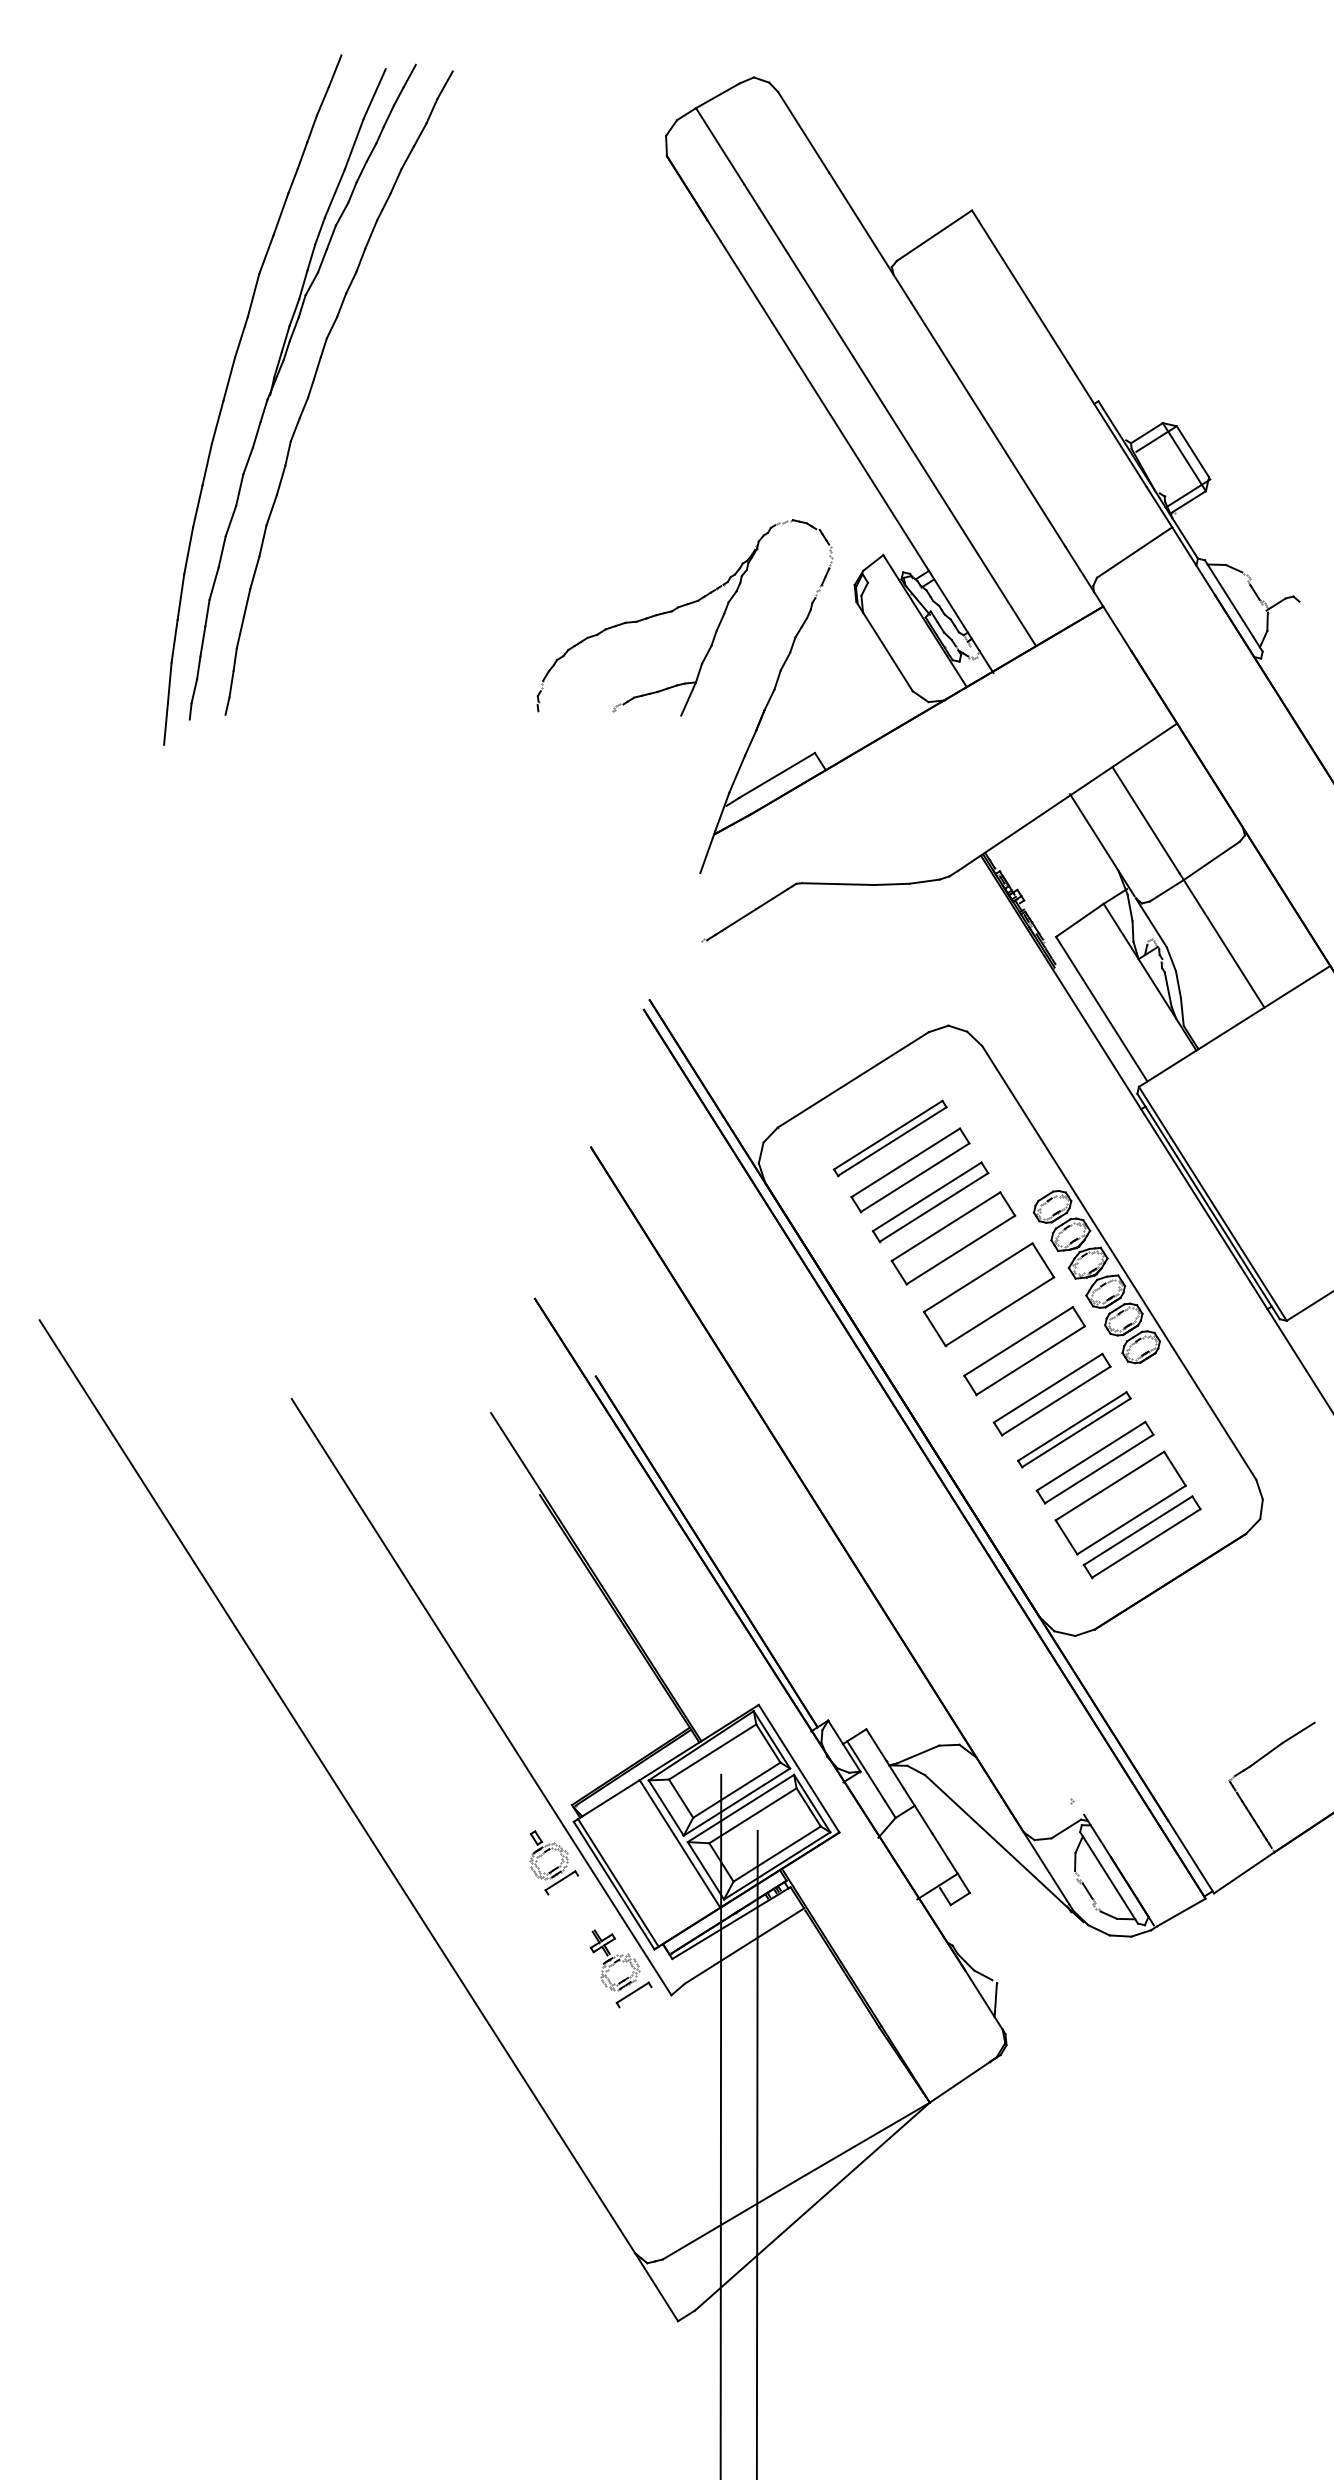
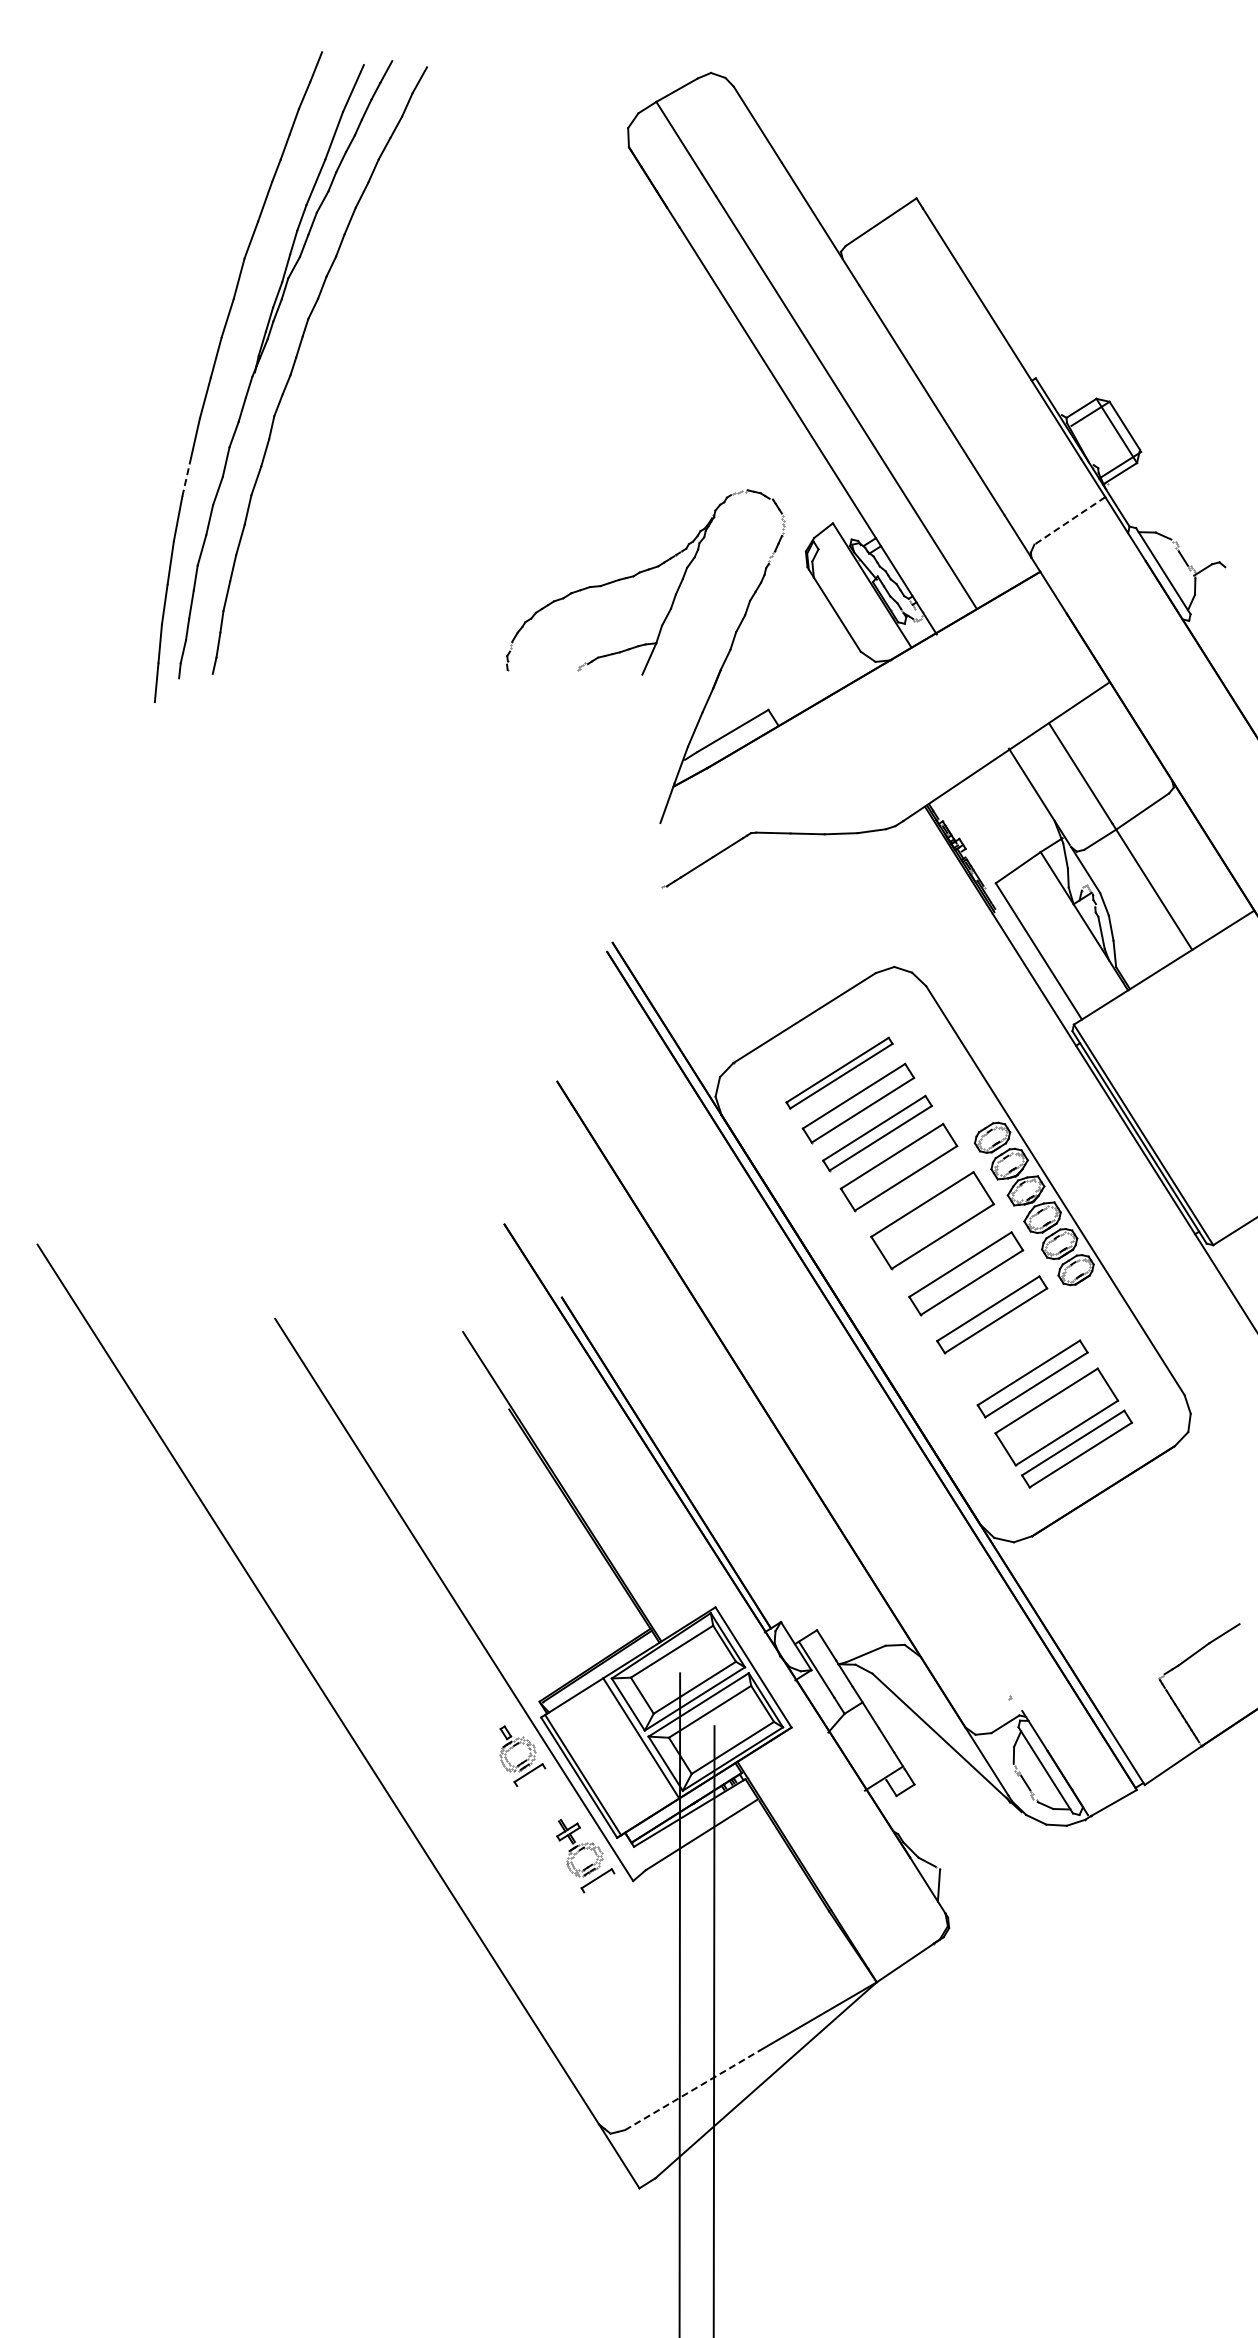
line: (197, 506) -> (186, 477), solid -> dashed
line: (1134, 552) -> (1069, 520), solid -> dashed
part: (1073, 1429) -> (1012, 1347), removed
line: (734, 2217) -> (692, 2090), solid -> dashed

